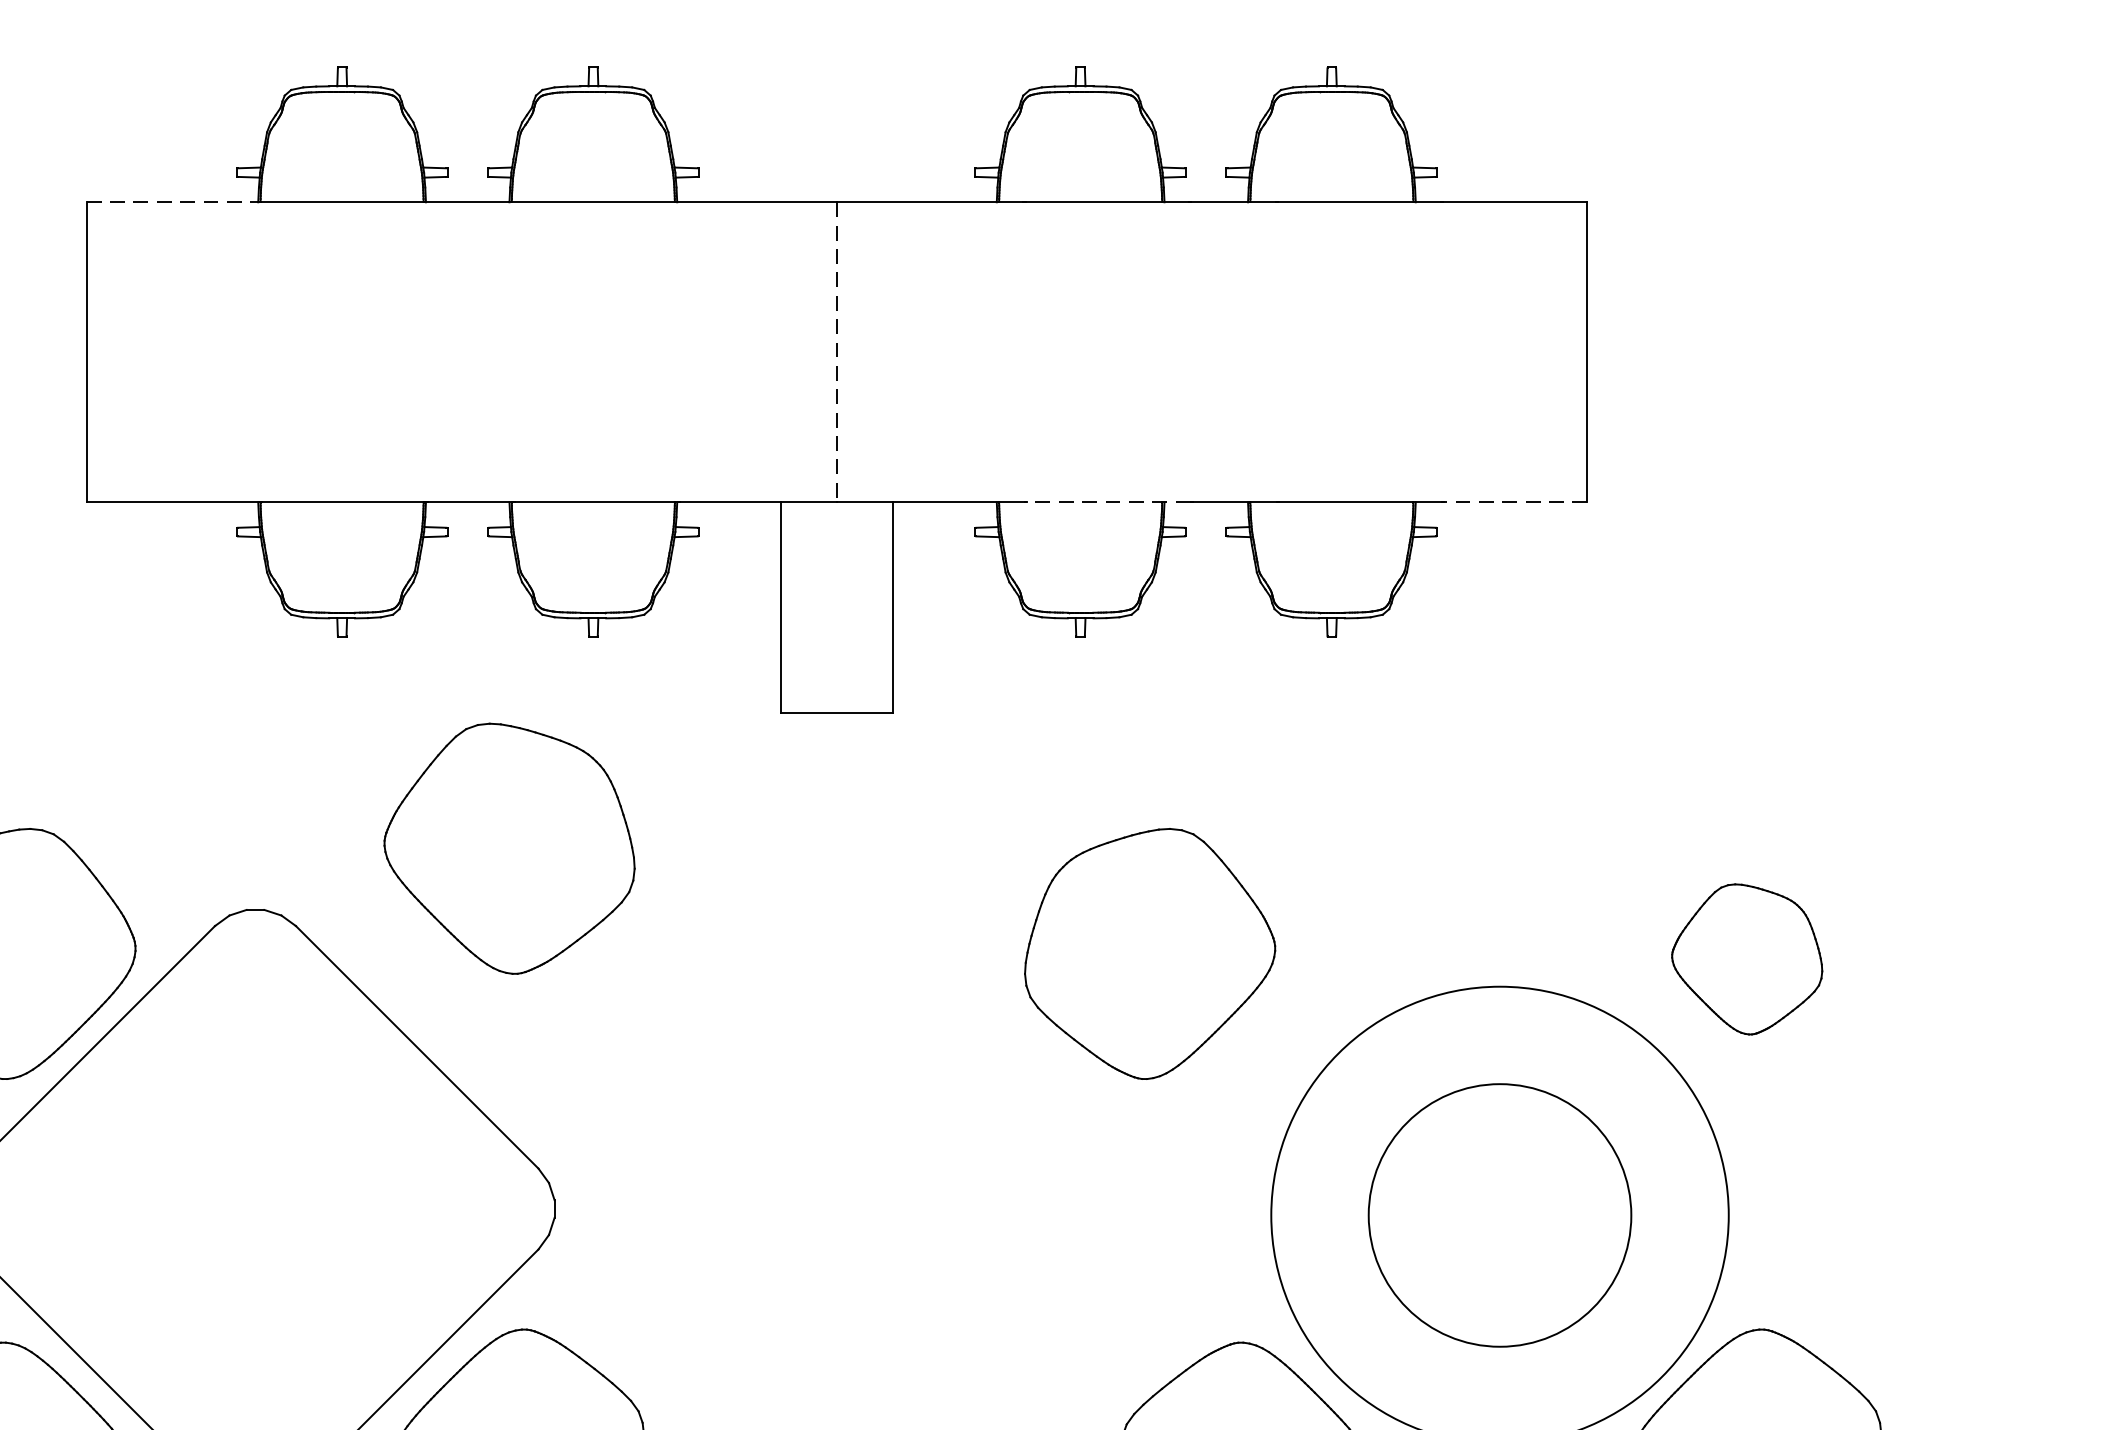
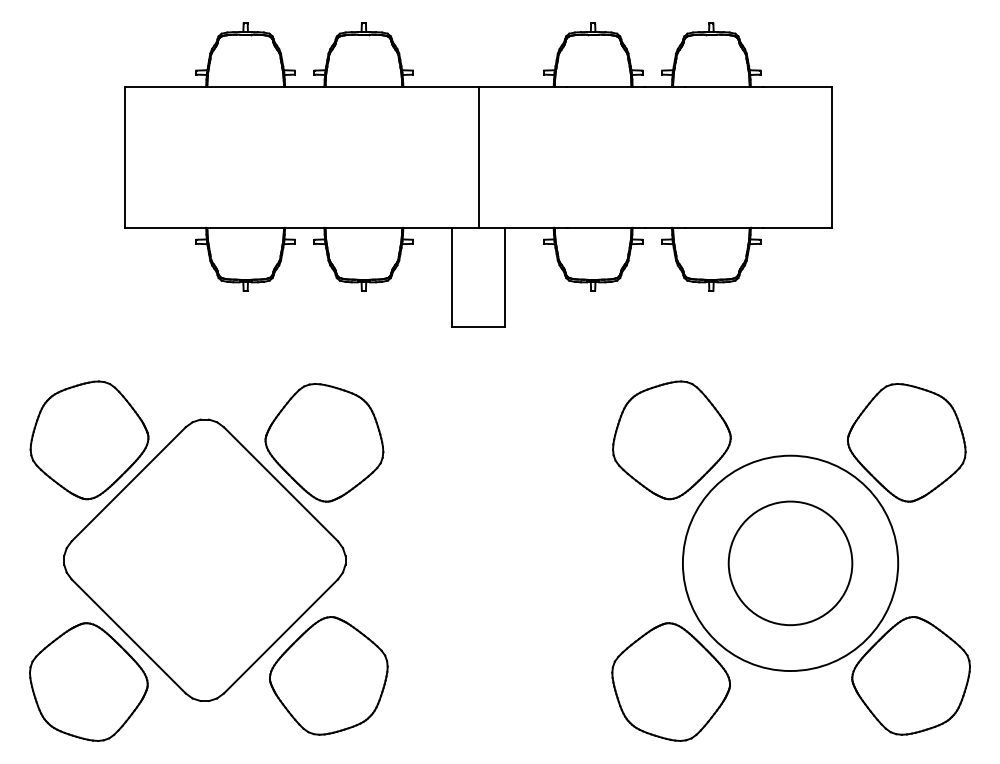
line: (173, 202) -> (166, 86), dashed -> solid
line: (836, 352) -> (478, 157), dashed -> solid
line: (1108, 501) -> (606, 227), dashed -> solid
line: (1514, 501) -> (797, 227), dashed -> solid
part: (509, 848) -> (324, 442), moved
part: (1149, 954) -> (671, 440), moved
part: (1746, 958) -> (906, 442), size x1.67

